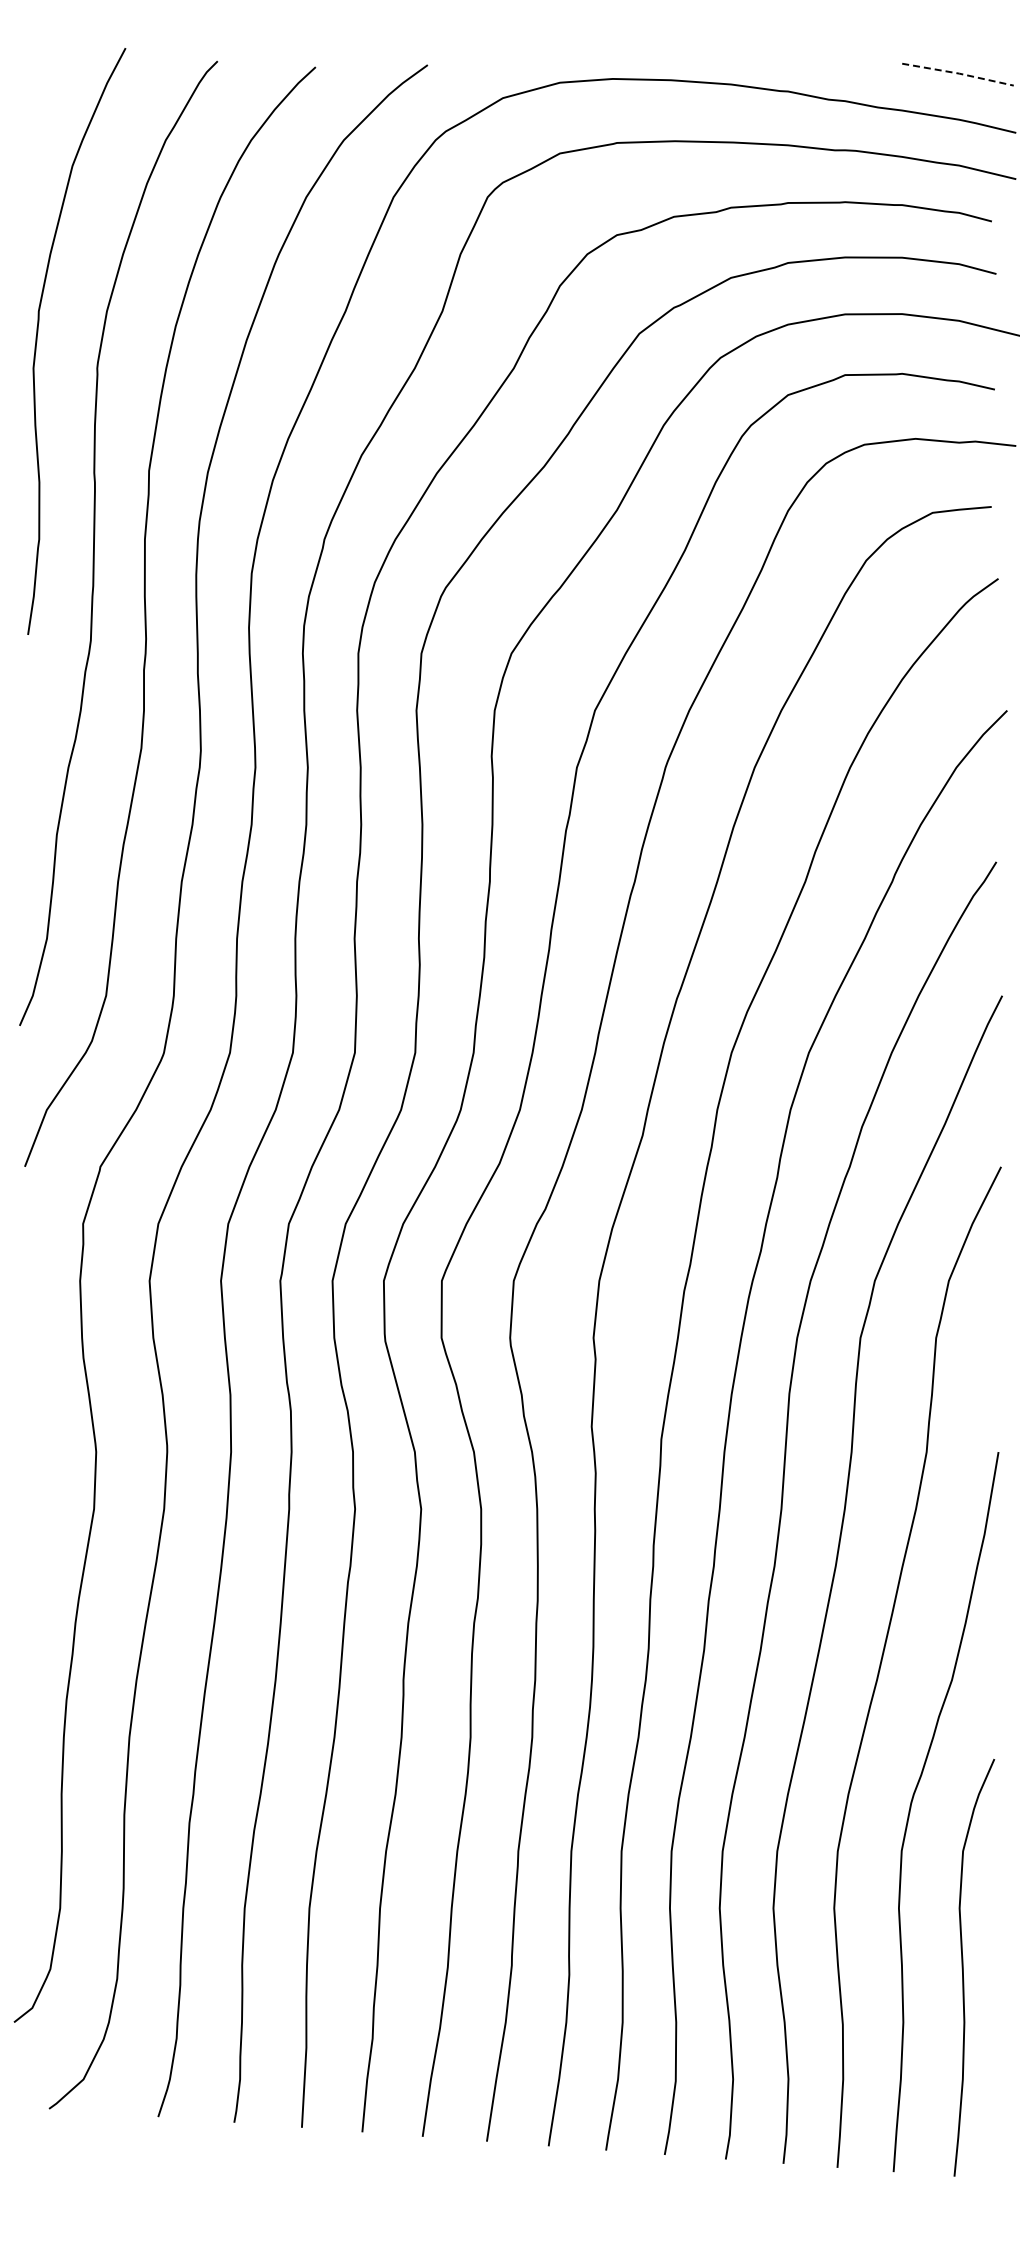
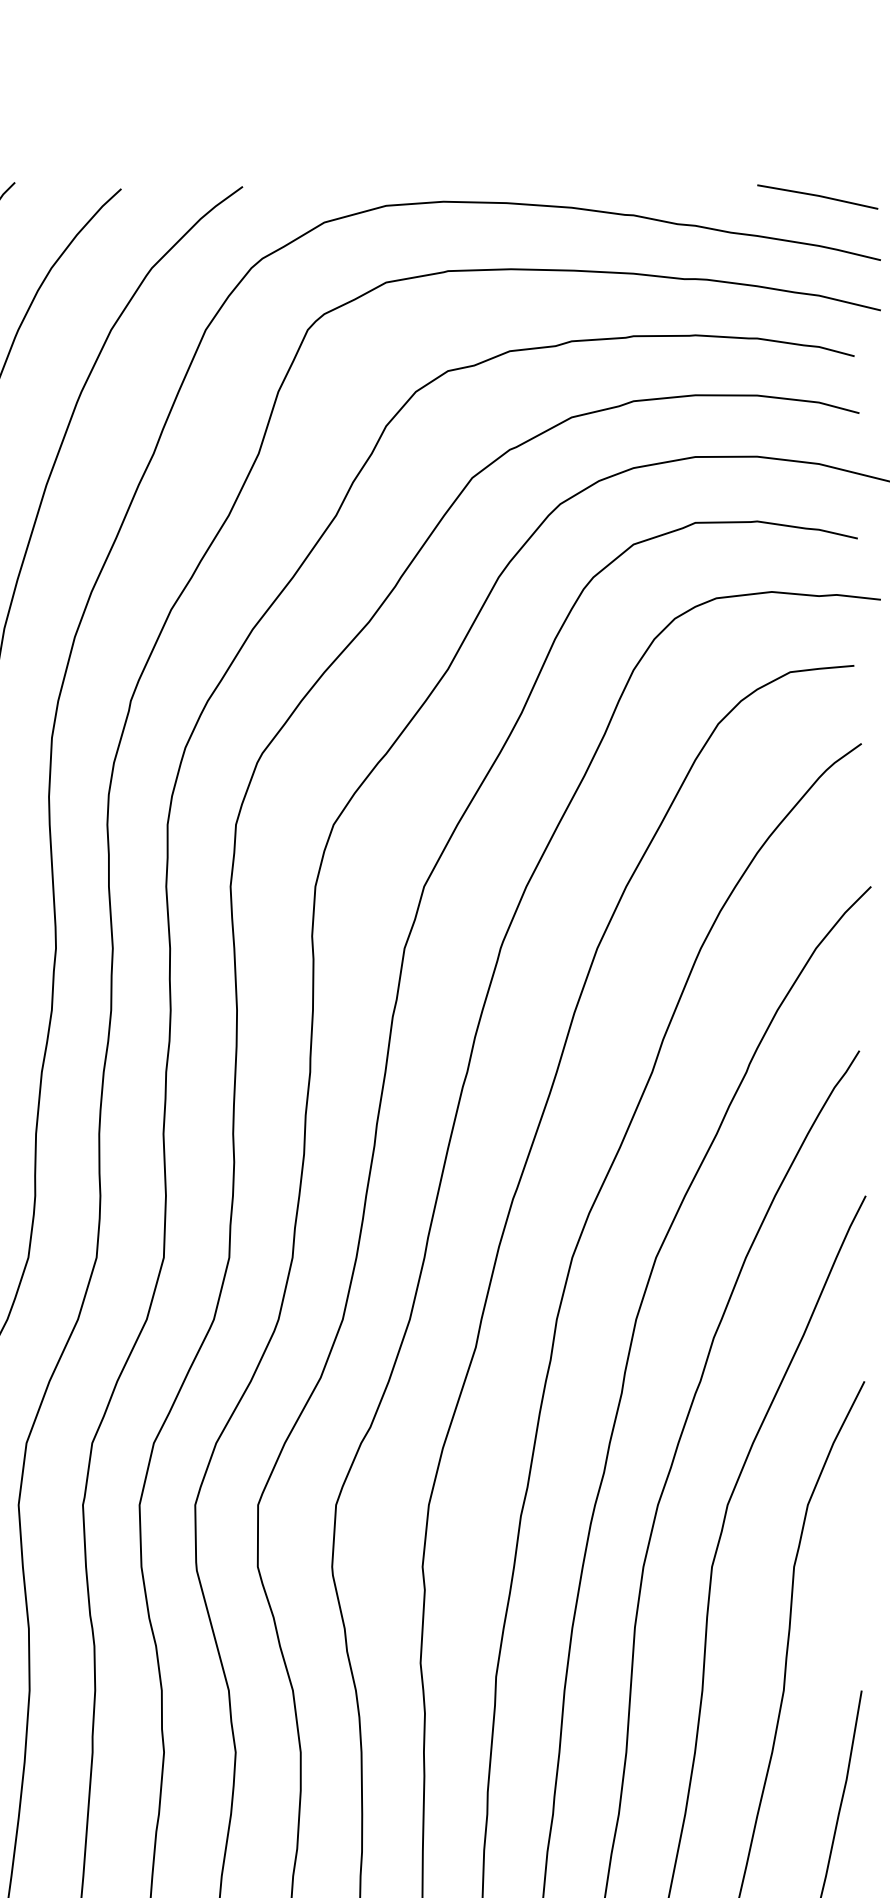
line: (959, 73) -> (819, 195), dashed -> solid

